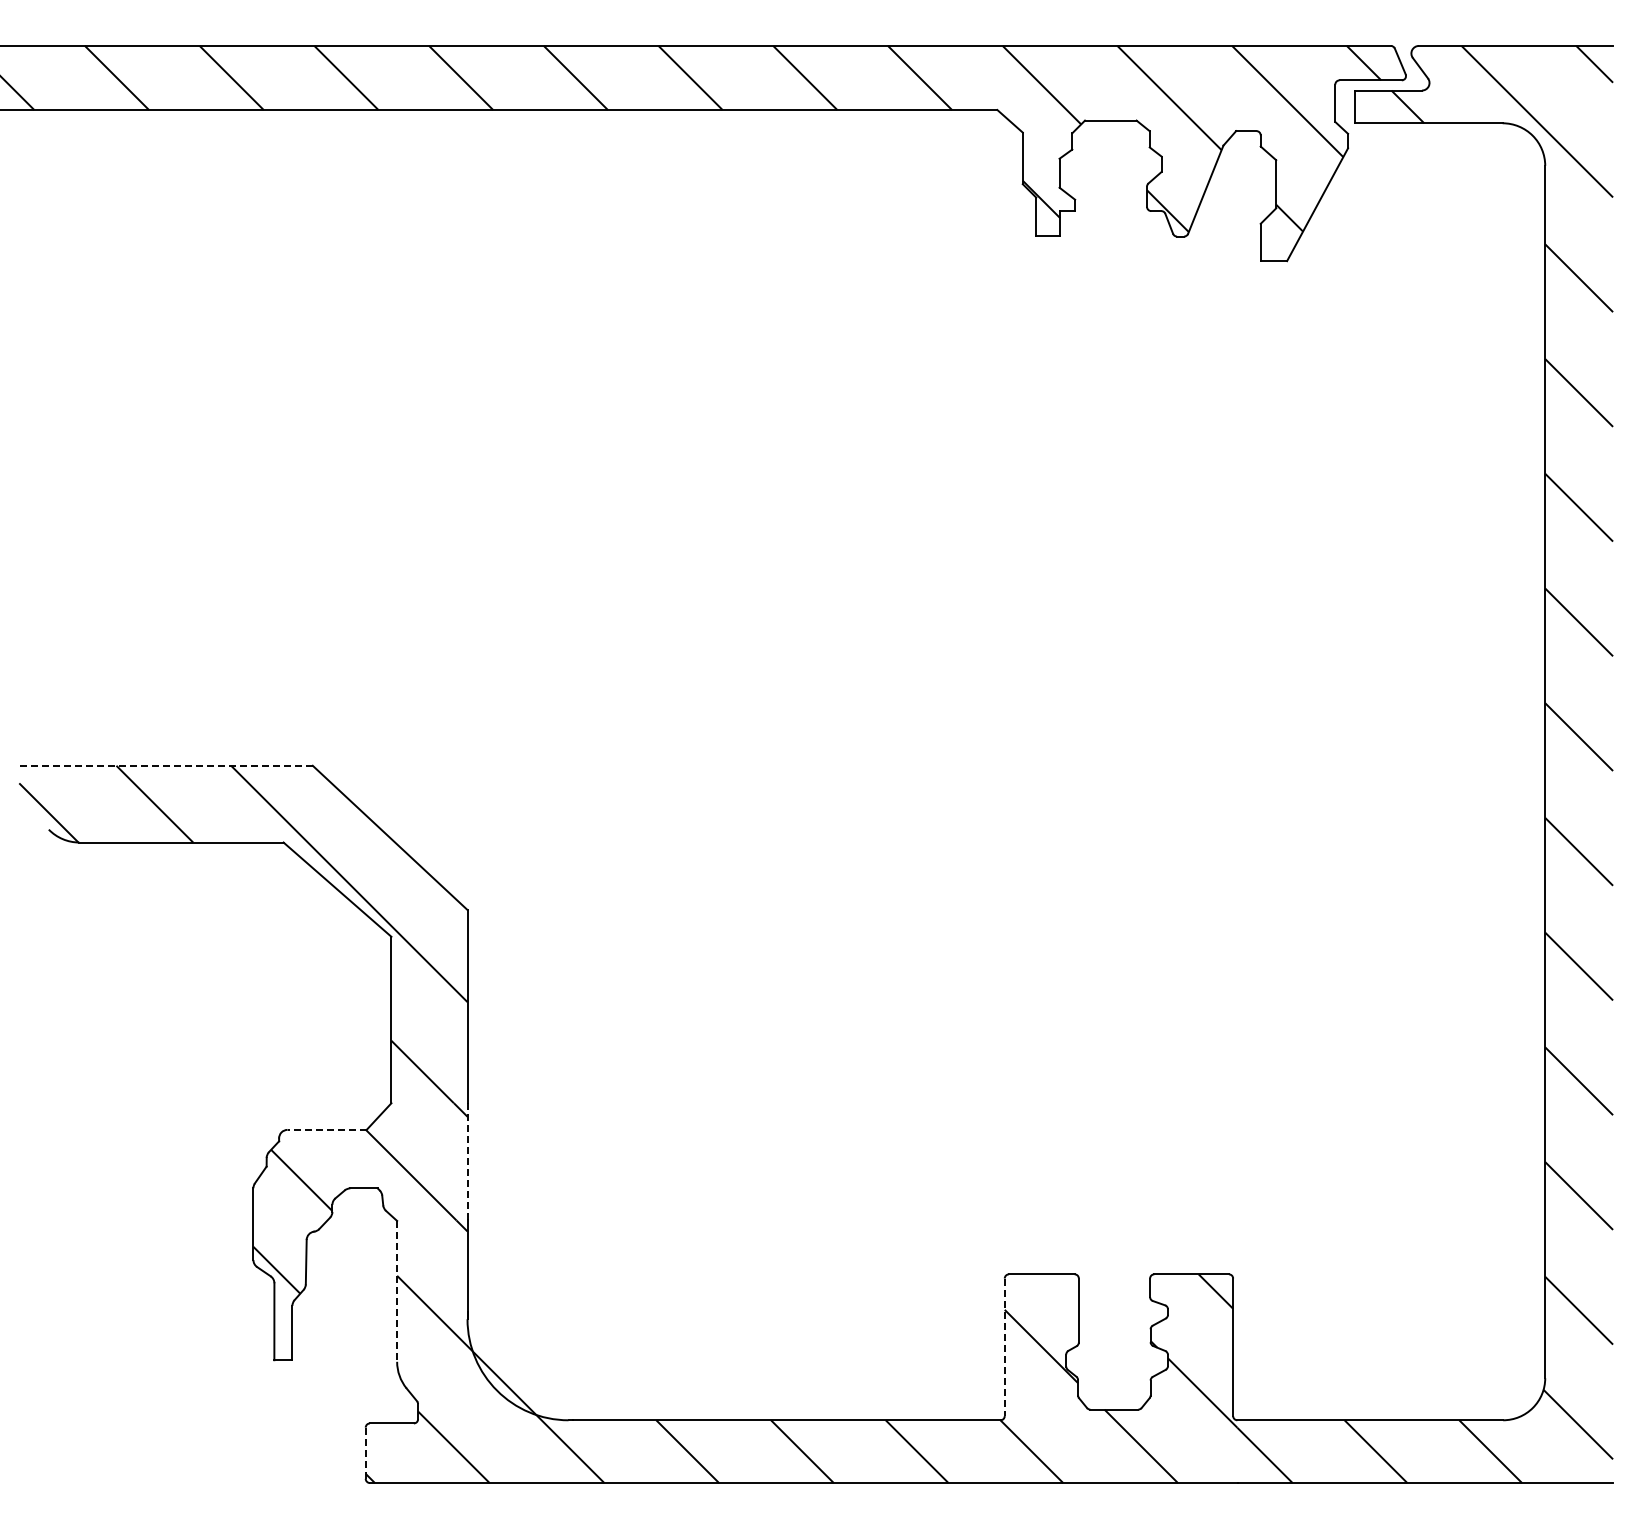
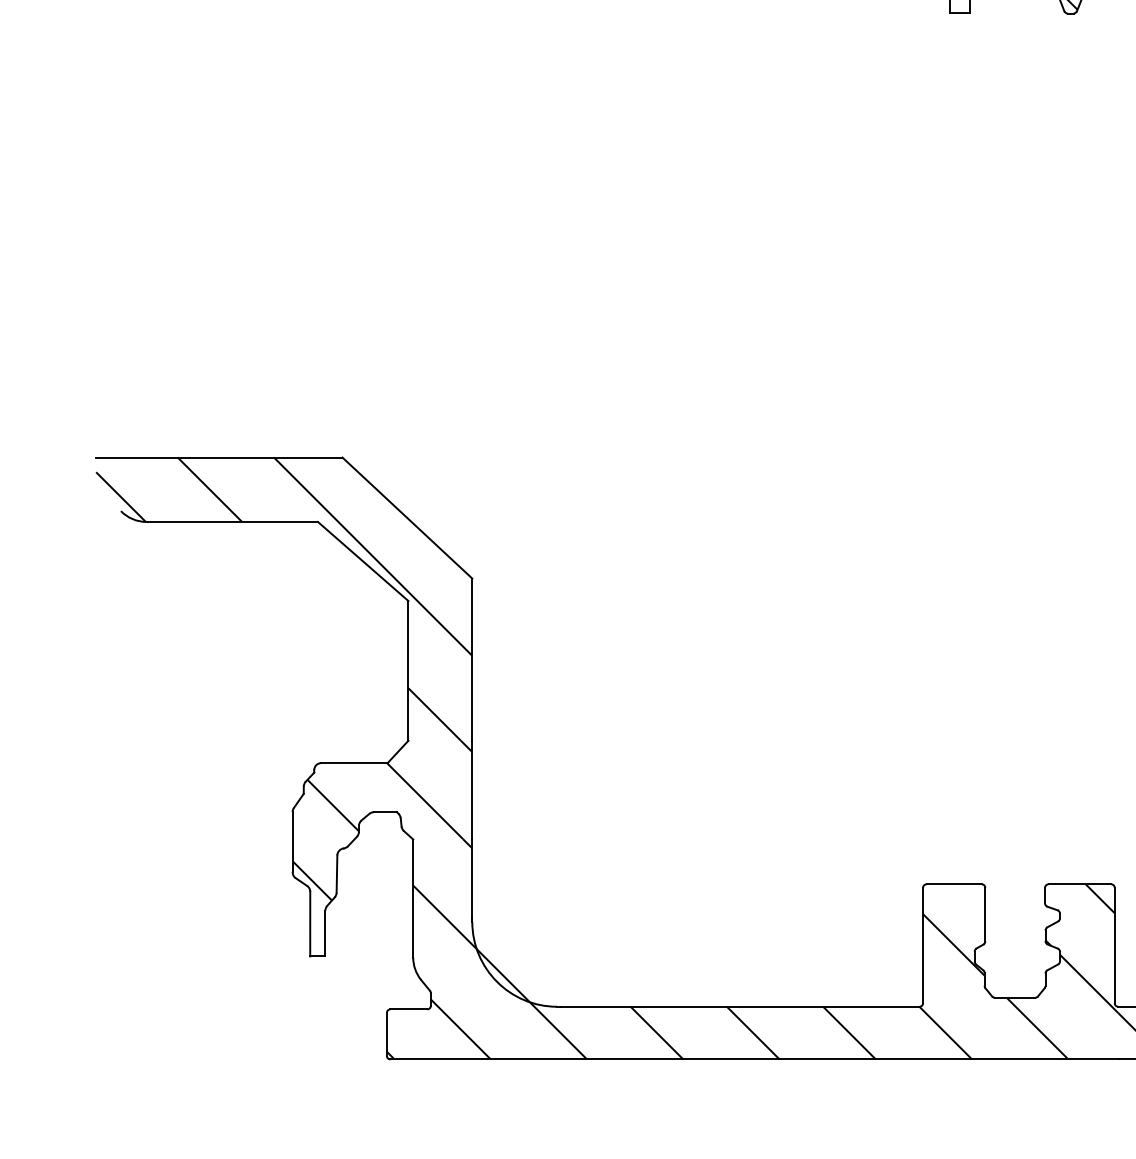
line: (166, 765) -> (219, 457), dashed -> solid
line: (327, 1129) -> (354, 762), dashed -> solid
line: (467, 1161) -> (472, 789), dashed -> solid
line: (397, 1291) -> (413, 898), dashed -> solid
line: (1004, 1347) -> (922, 945), dashed -> solid
line: (365, 1453) -> (386, 1034), dashed -> solid

